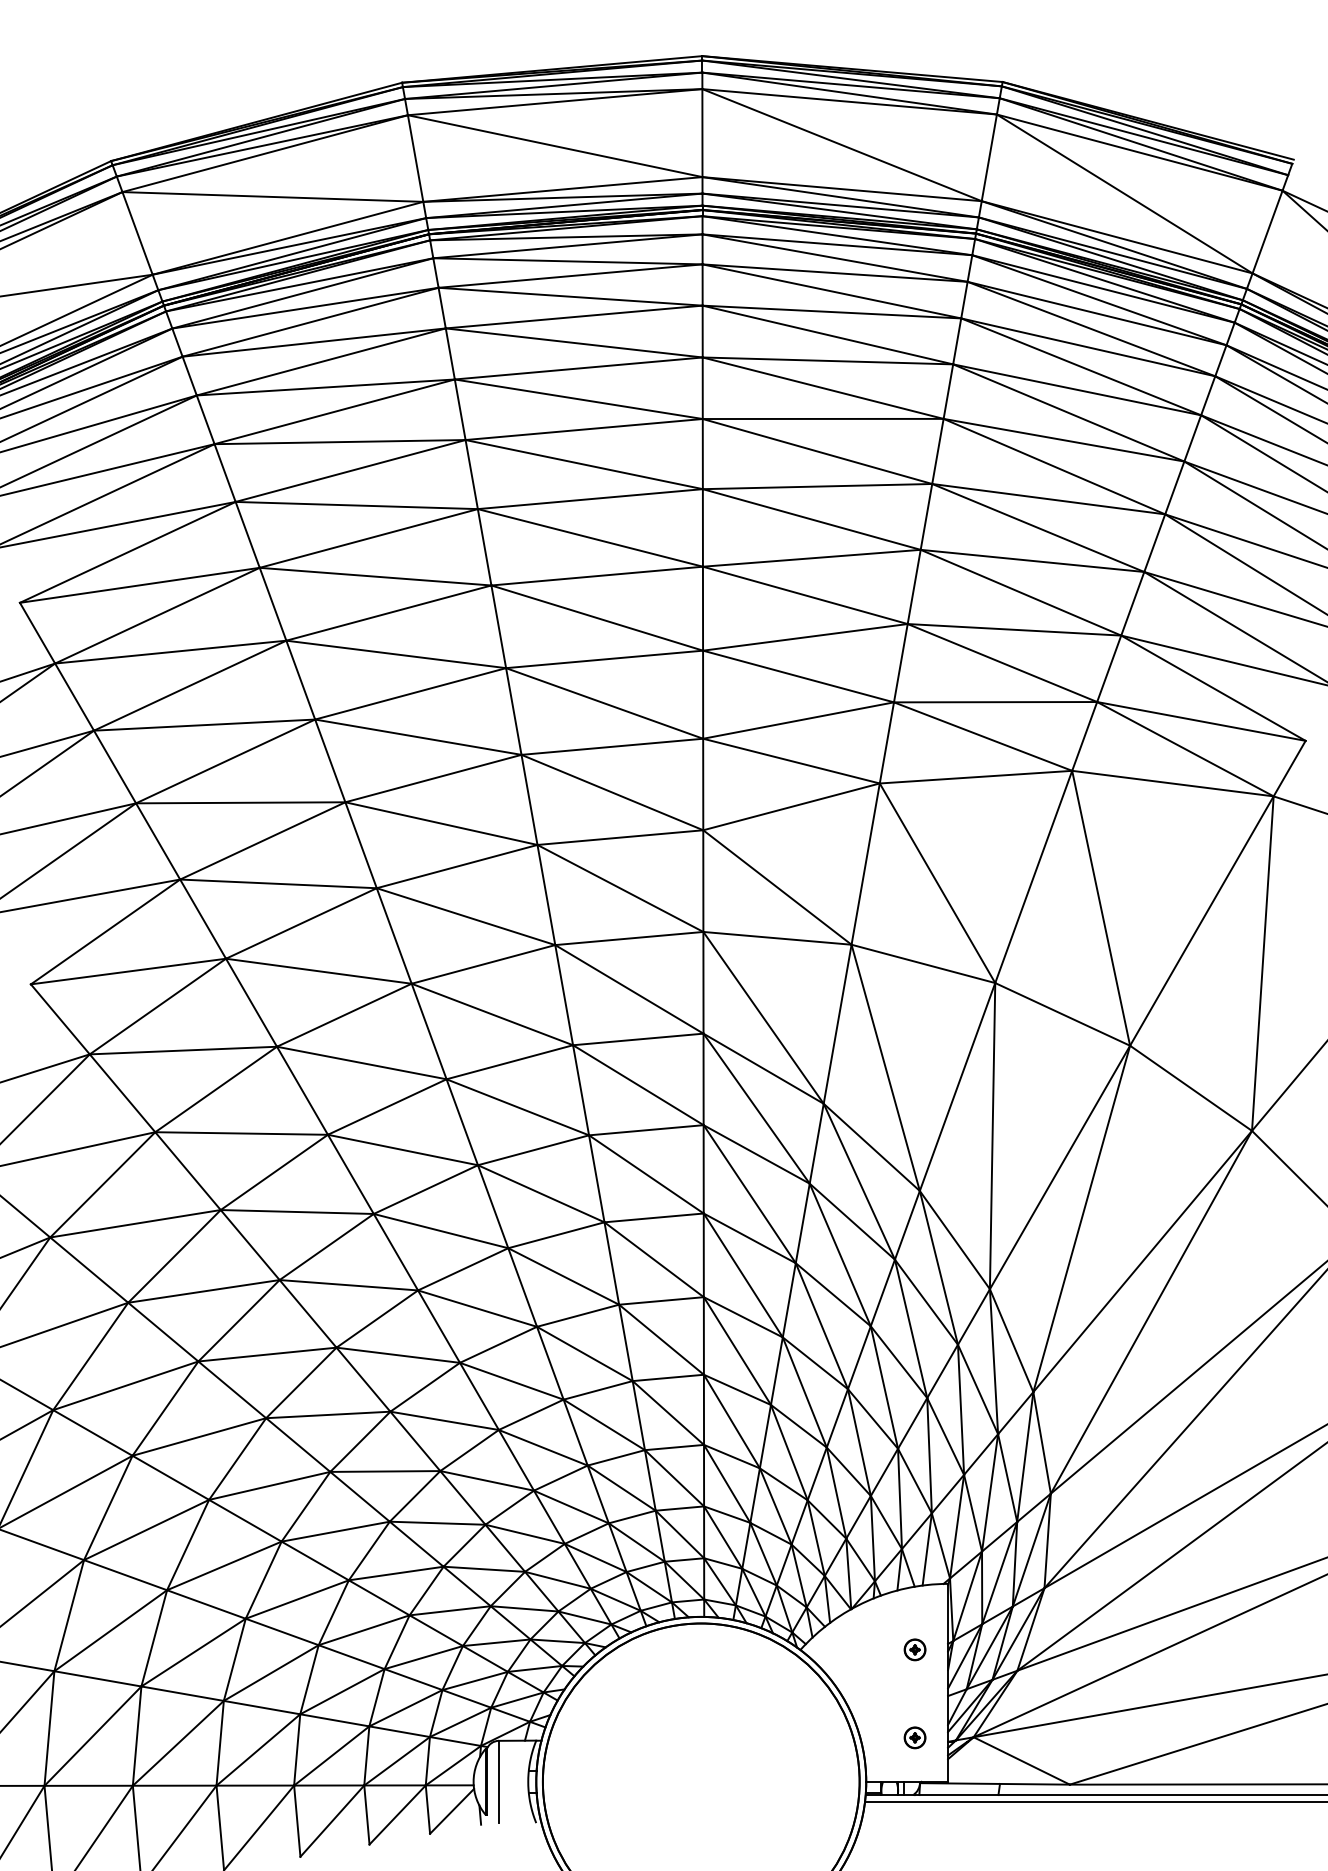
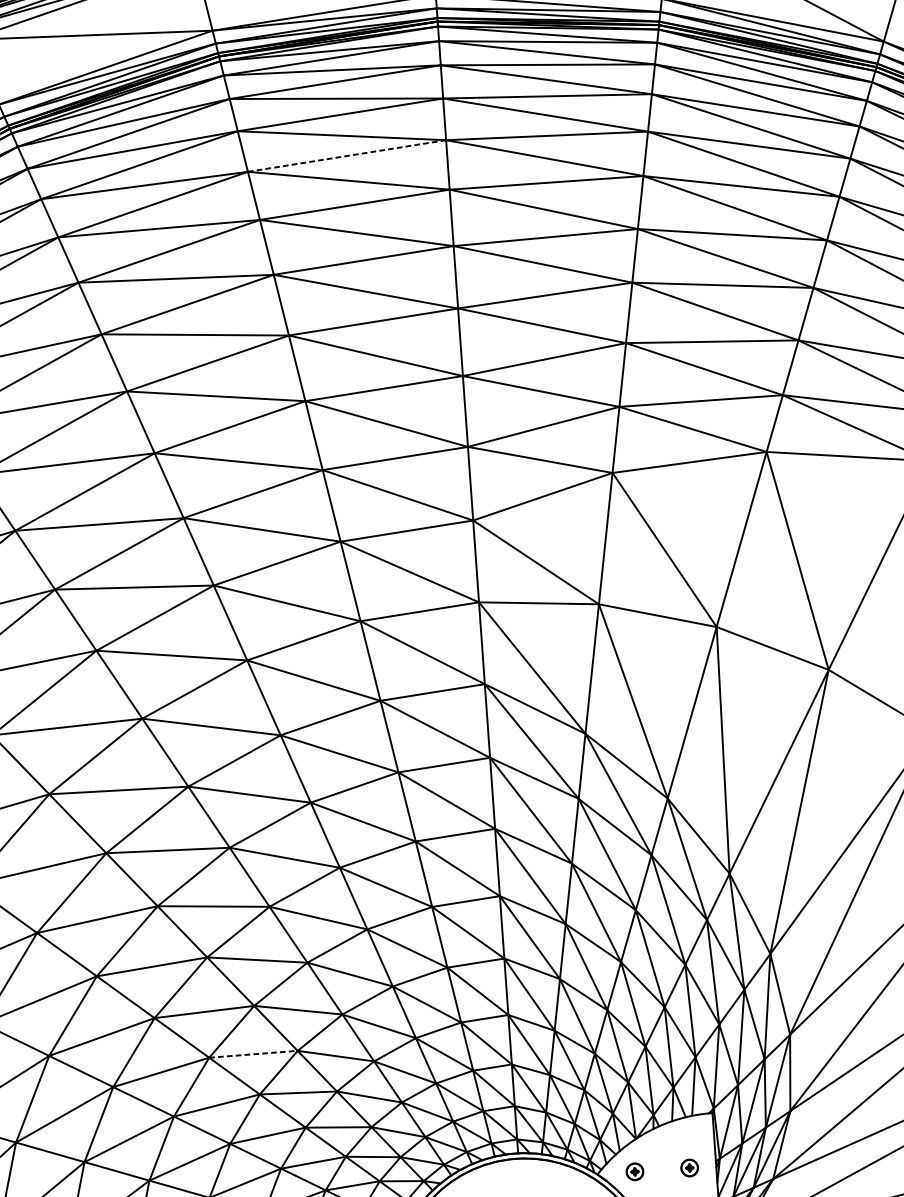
line: (579, 368) -> (347, 155), solid -> dashed
line: (385, 1471) -> (253, 1054), solid -> dashed
part: (846, 1649) -> (634, 1171), added

